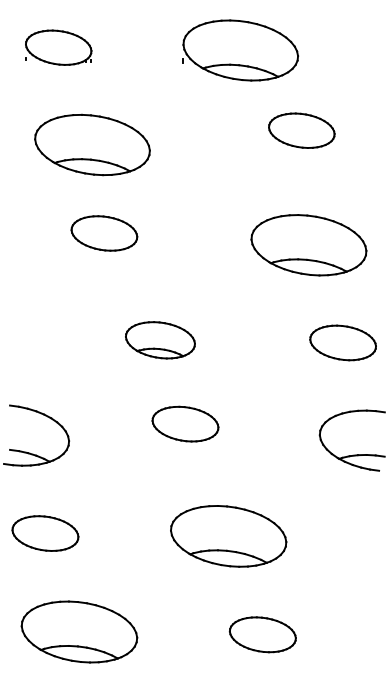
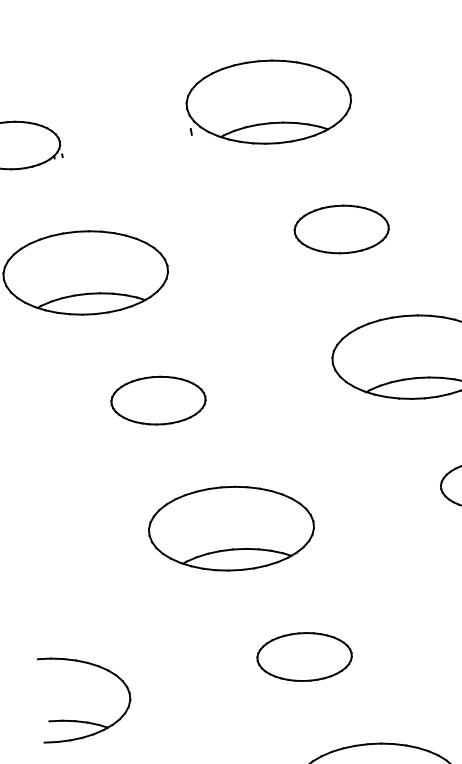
part: (301, 130) -> (341, 229), moved
part: (104, 233) -> (158, 400), moved
part: (160, 340) -> (231, 529), size x1.67
part: (185, 423) -> (304, 656), moved

